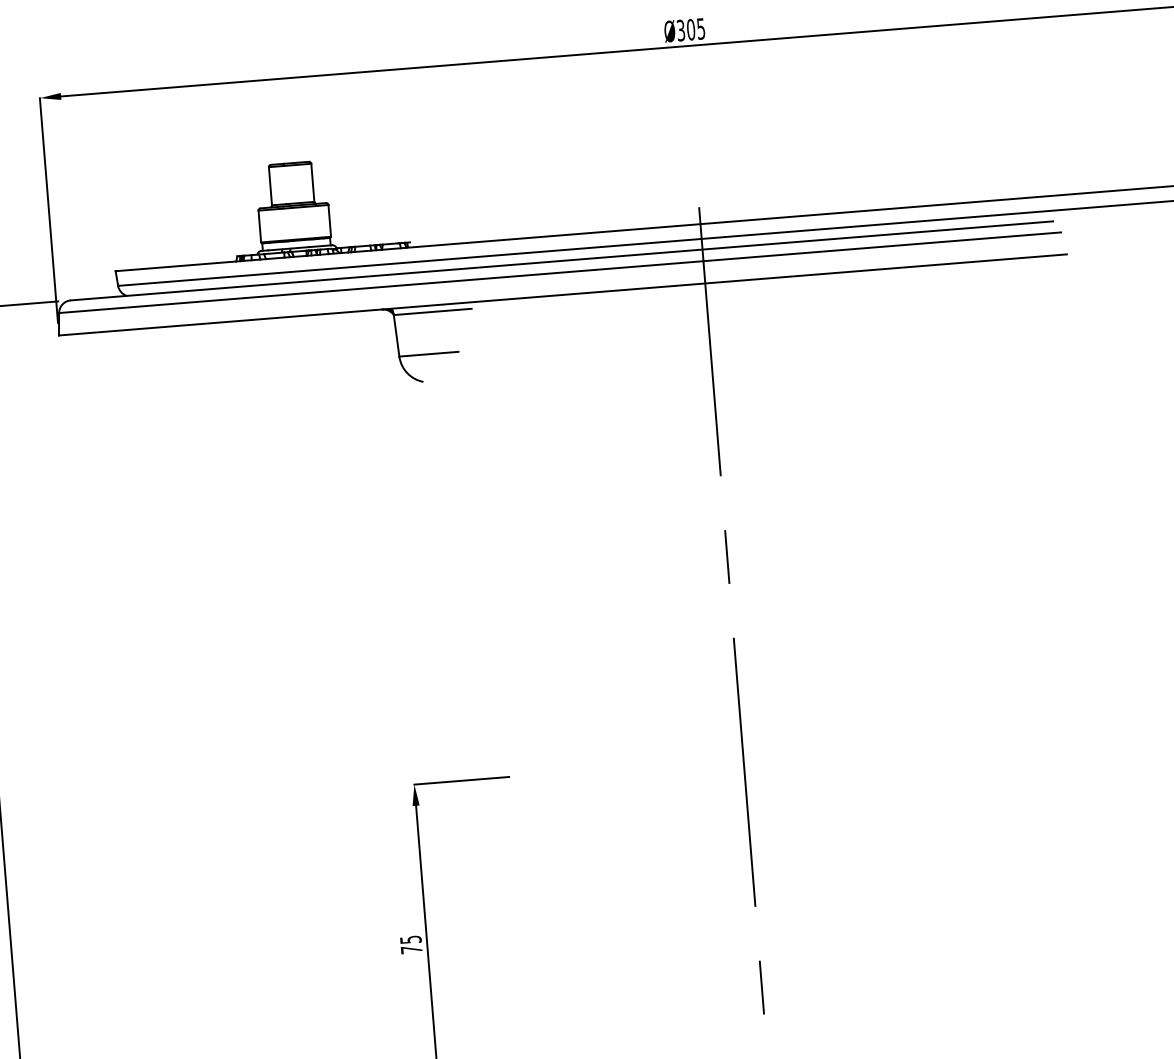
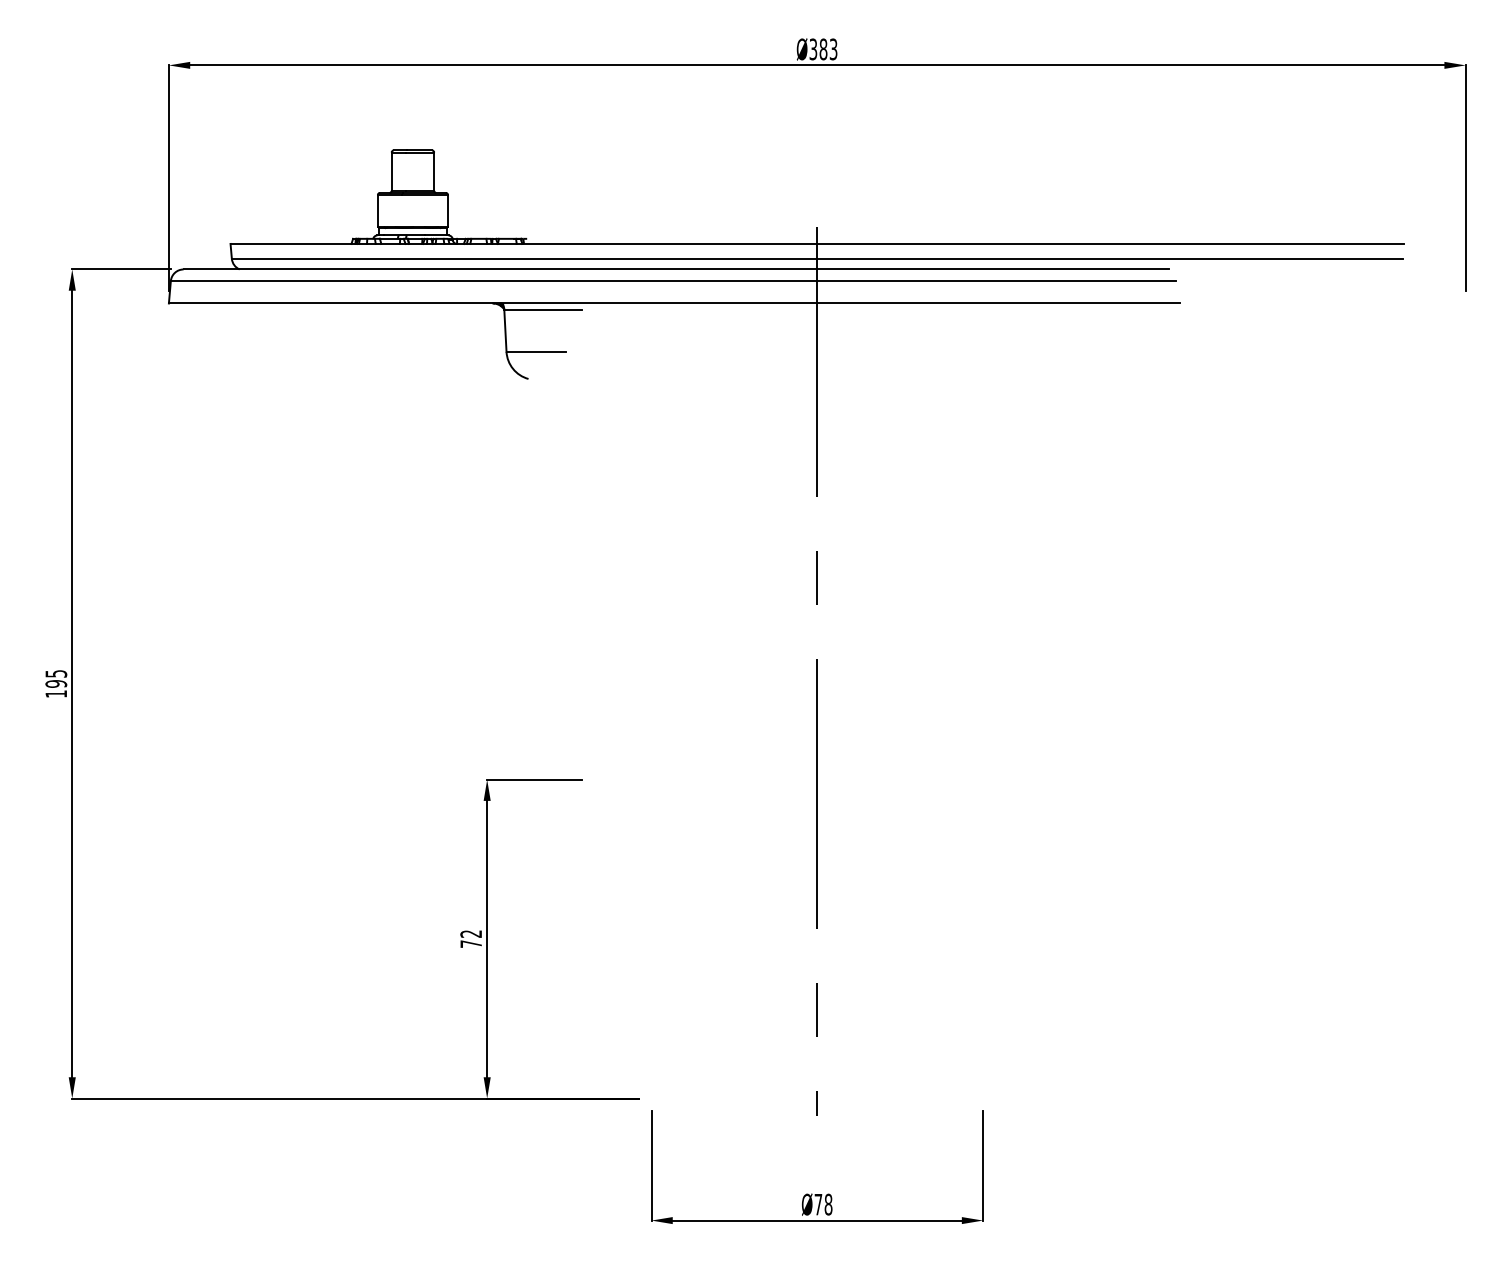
text: (695, 28) -> (828, 48), Ø305 -> Ø383
text: (411, 939) -> (471, 933), 75 -> 72

